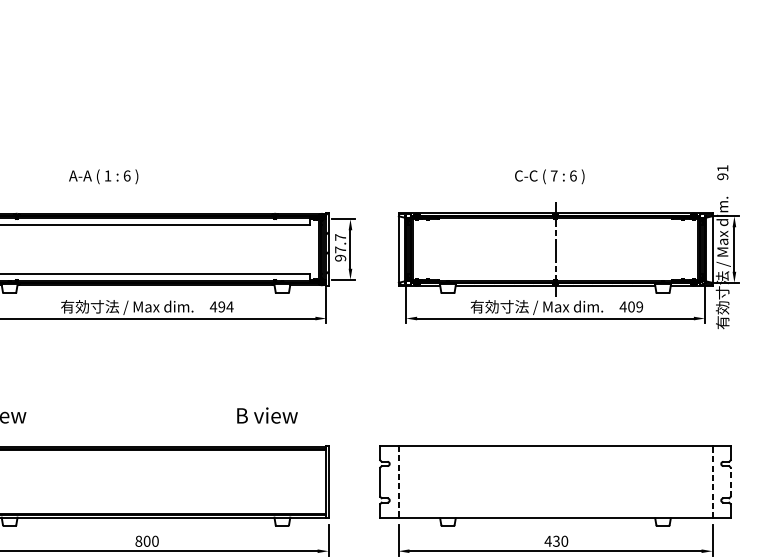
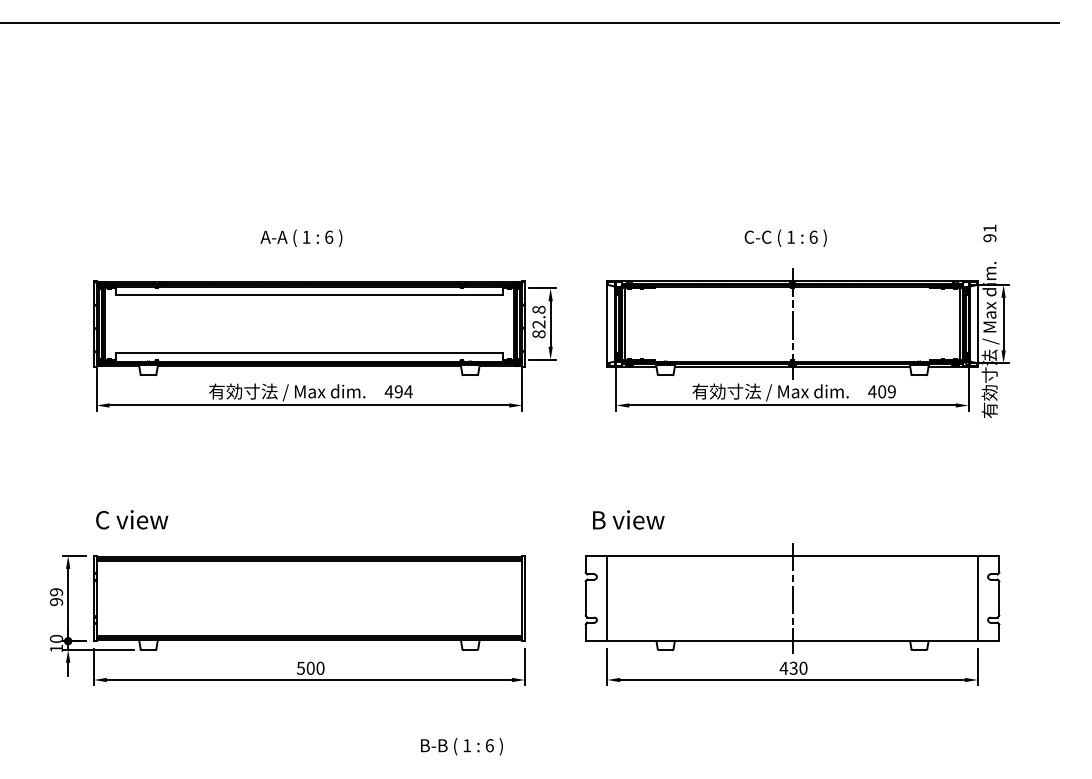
text: (554, 175) -> (791, 236), 7 -> 1
text: (103, 176) -> (301, 237), moved
text: (340, 247) -> (538, 321), 97.7 -> 82.8
text: (267, 415) -> (628, 519), moved
line: (398, 482) -> (607, 598), dashed -> solid
line: (555, 482) -> (792, 598), added
line: (712, 482) -> (977, 598), dashed -> solid
line: (730, 482) -> (999, 598), dashed -> solid
text: (138, 540) -> (300, 667), 800 -> 500

